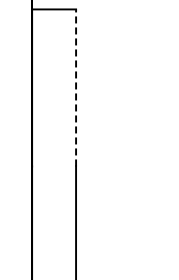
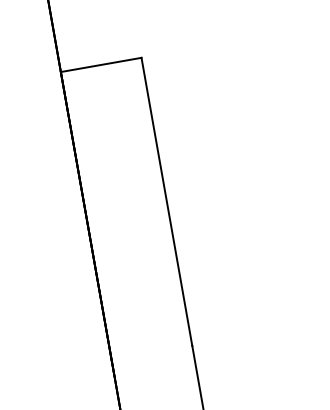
line: (76, 87) -> (167, 200), dashed -> solid

